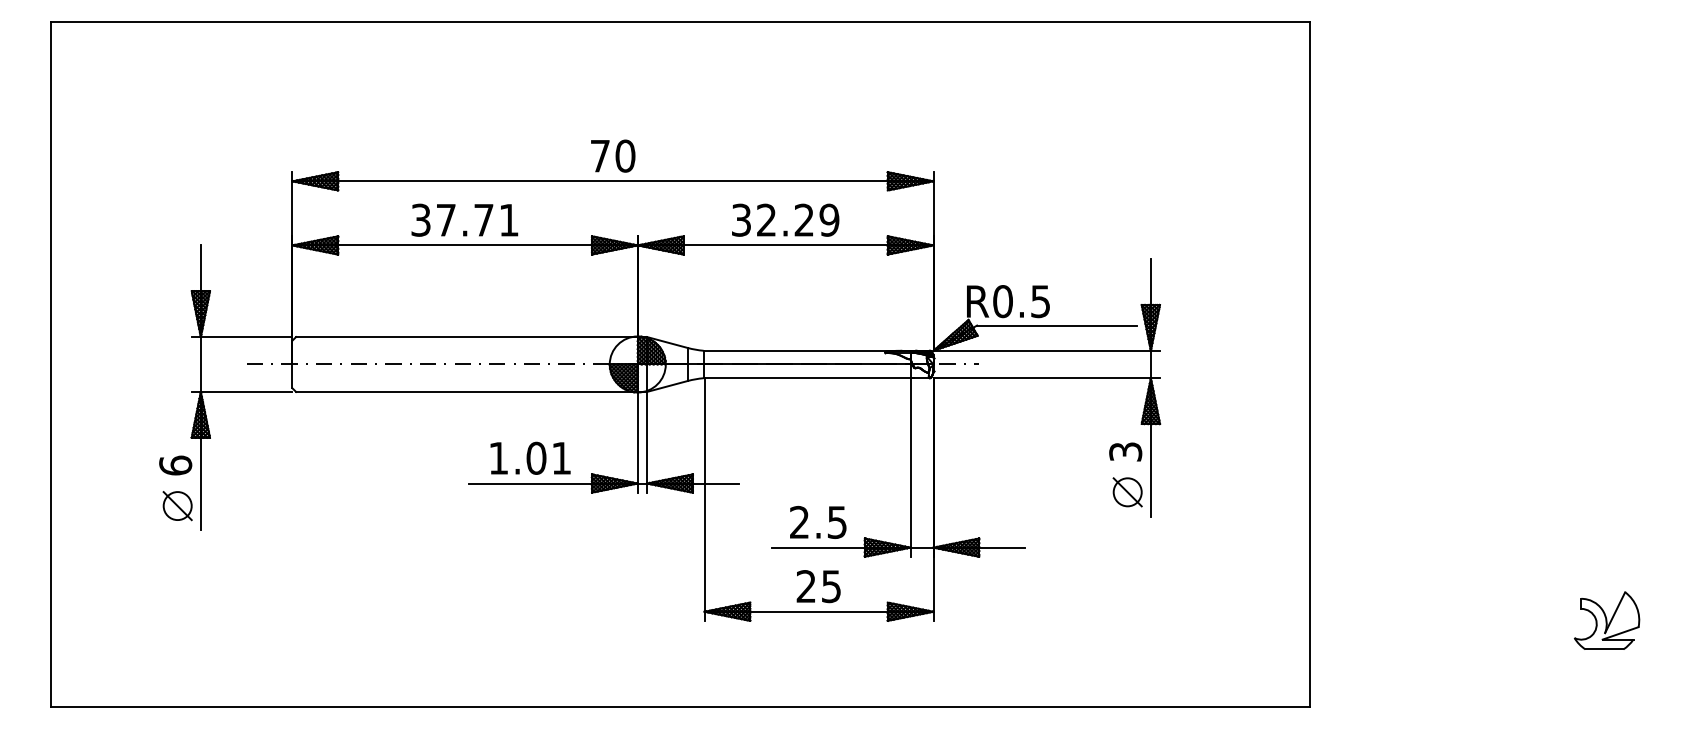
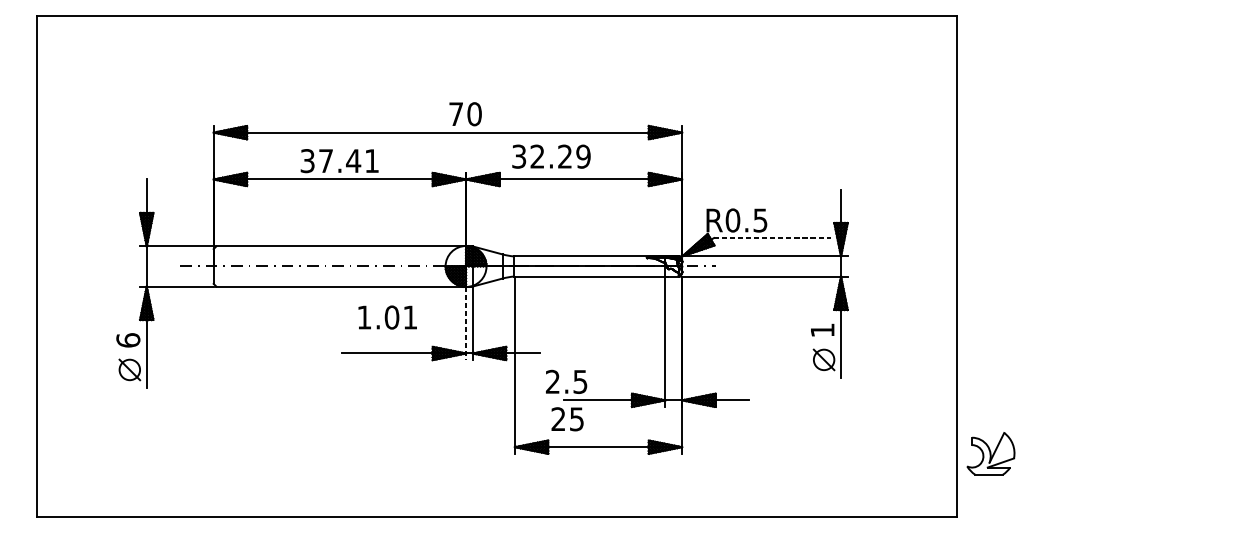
text: (613, 155) -> (465, 113), moved
text: (785, 219) -> (551, 156), moved
text: (483, 220) -> (353, 161), 37.71 -> 37.41
line: (1057, 325) -> (772, 237), solid -> dashed
line: (637, 442) -> (465, 323), solid -> dashed
text: (1125, 451) -> (822, 330), 3 -> 1
text: (530, 457) -> (387, 316), moved
text: (818, 521) -> (566, 381), moved
text: (818, 586) -> (567, 419), moved
part: (1607, 620) -> (991, 453), moved

